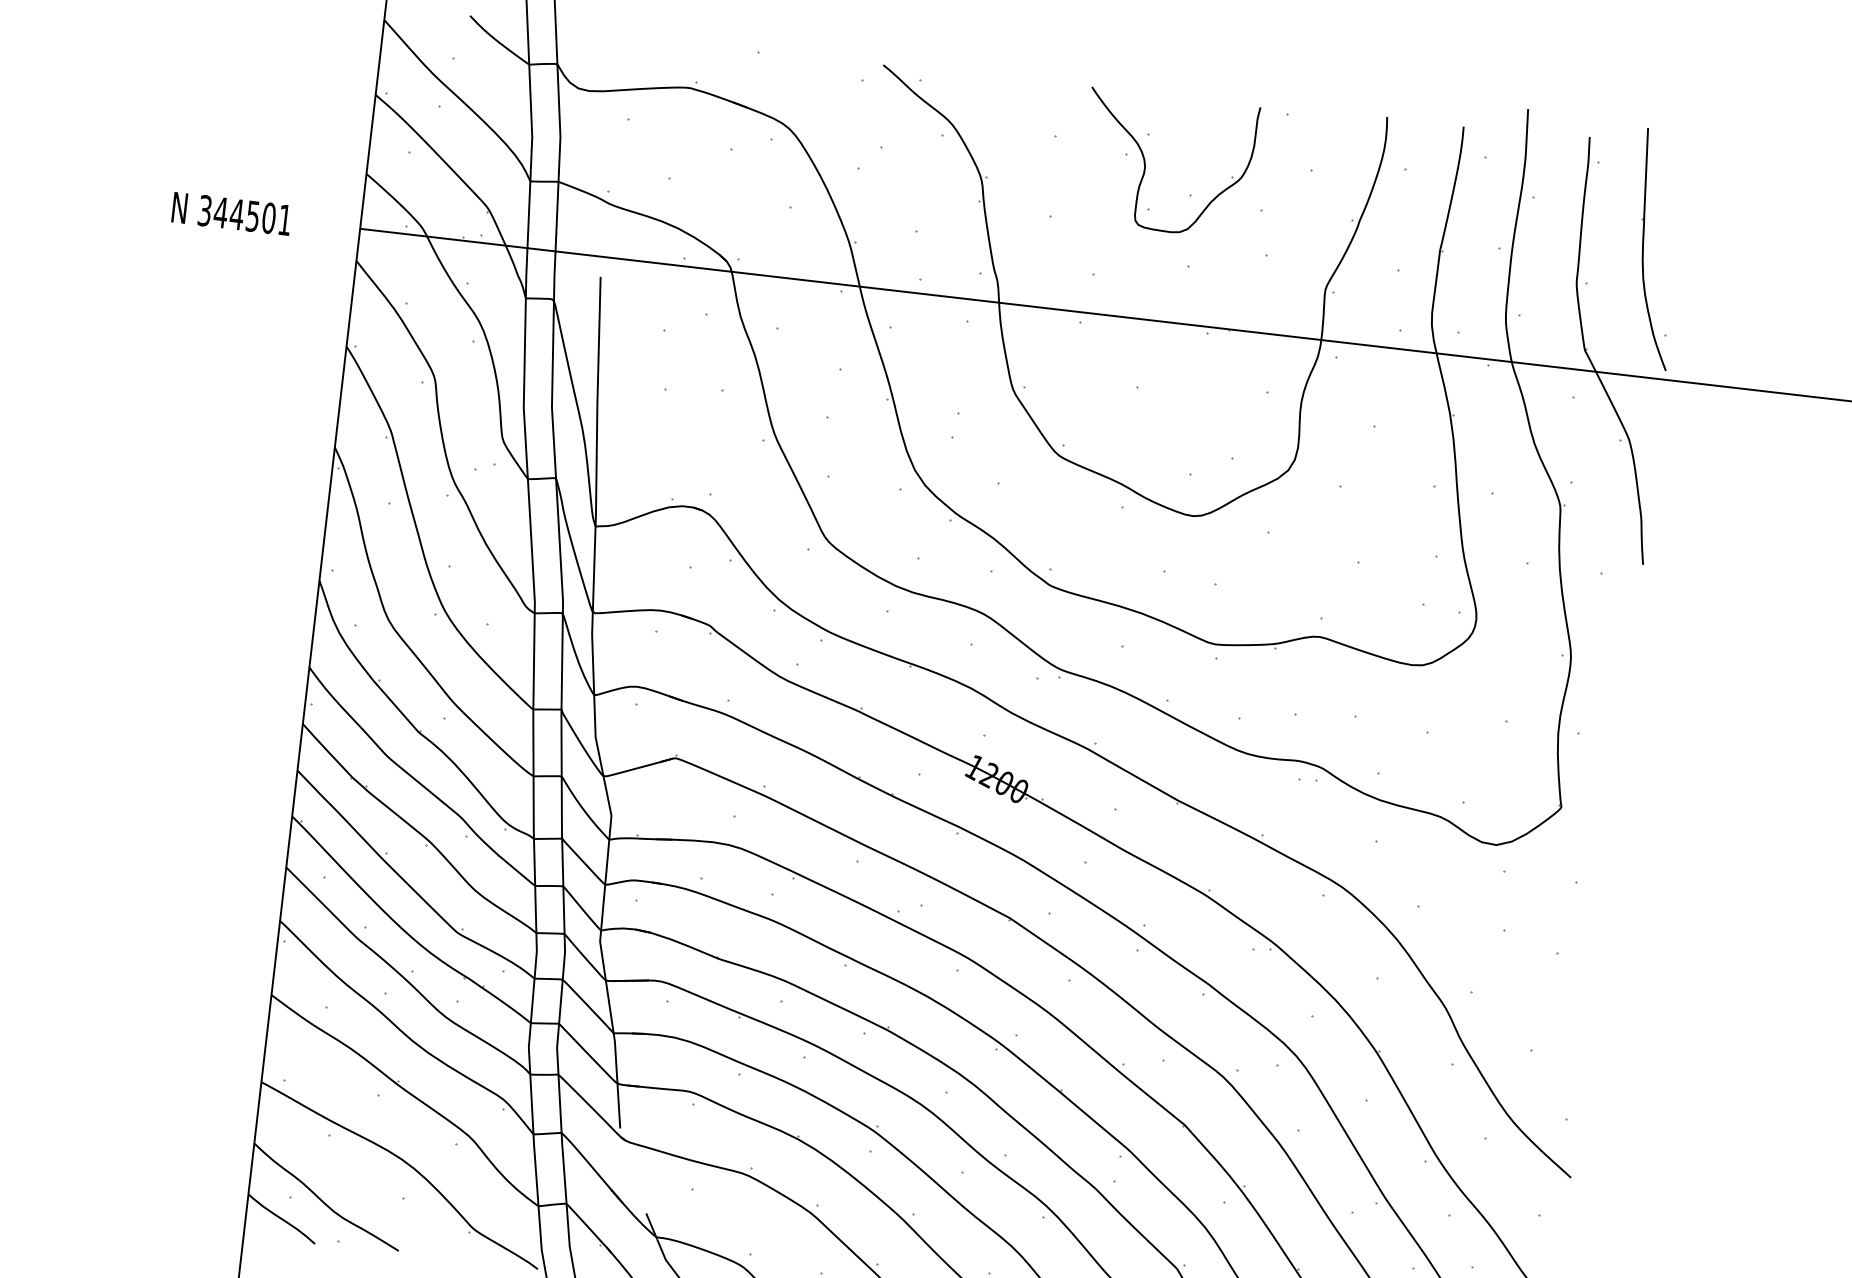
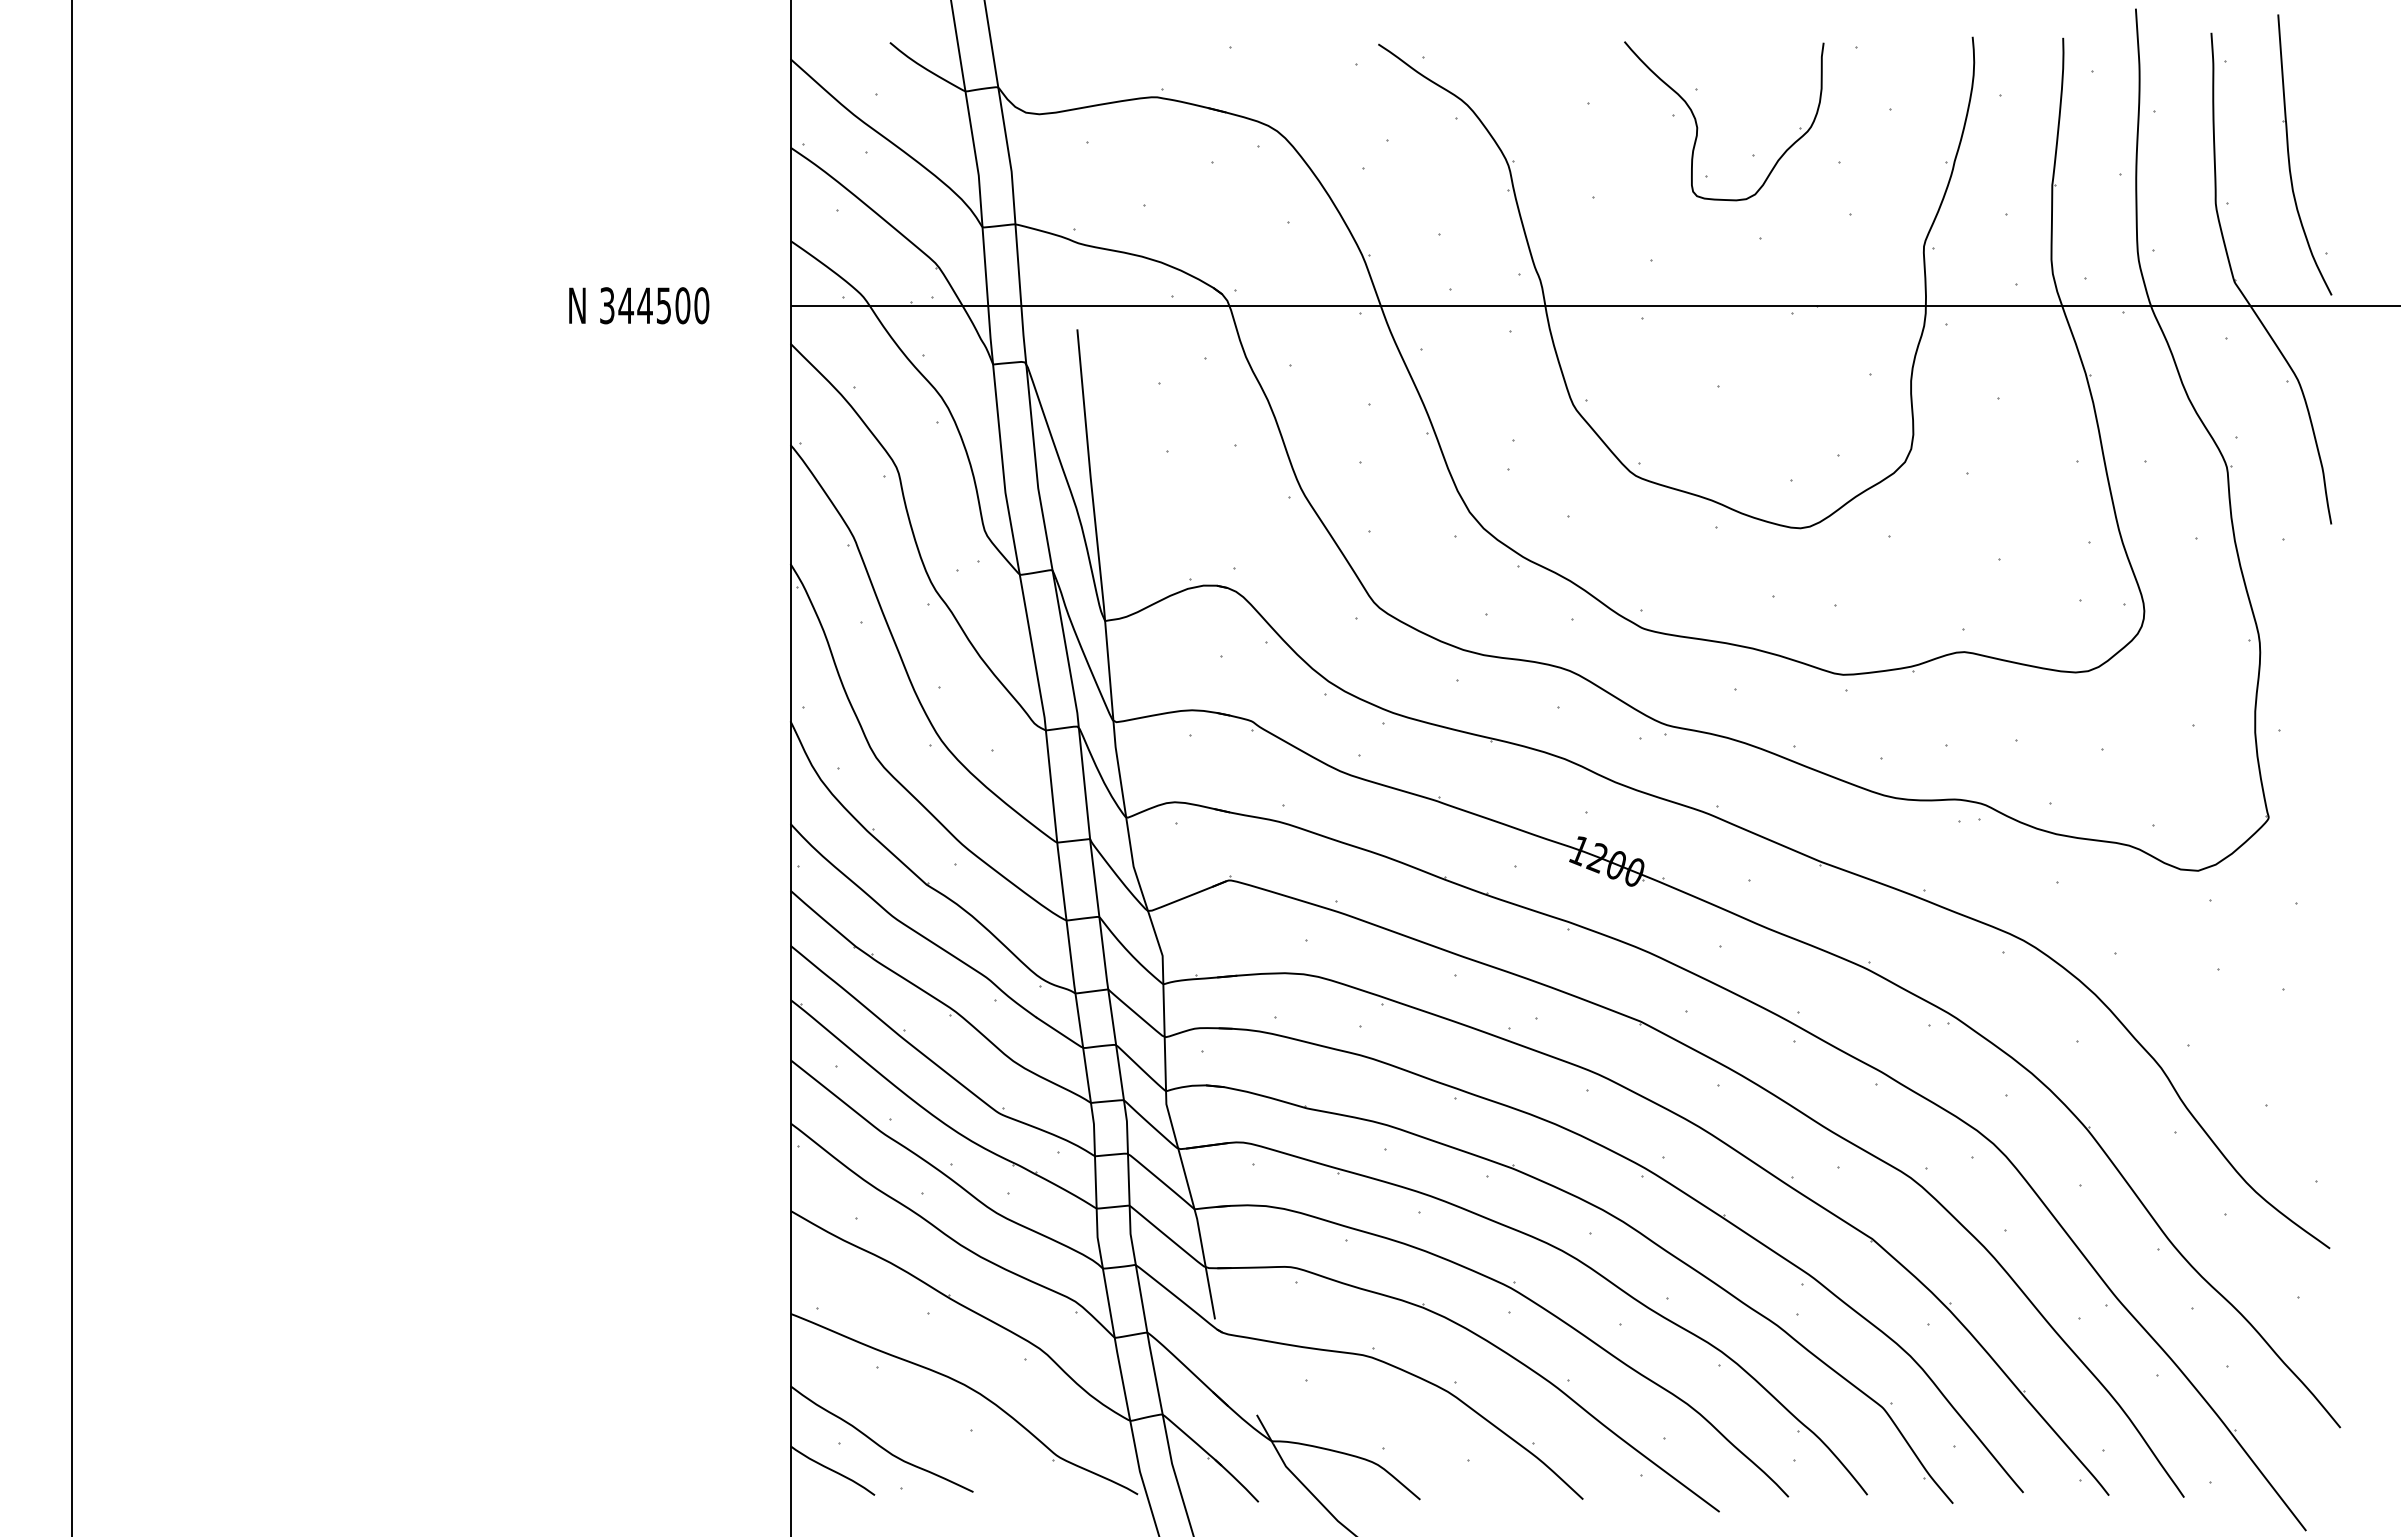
text: (284, 219) -> (701, 305), 344501 -> 344500

